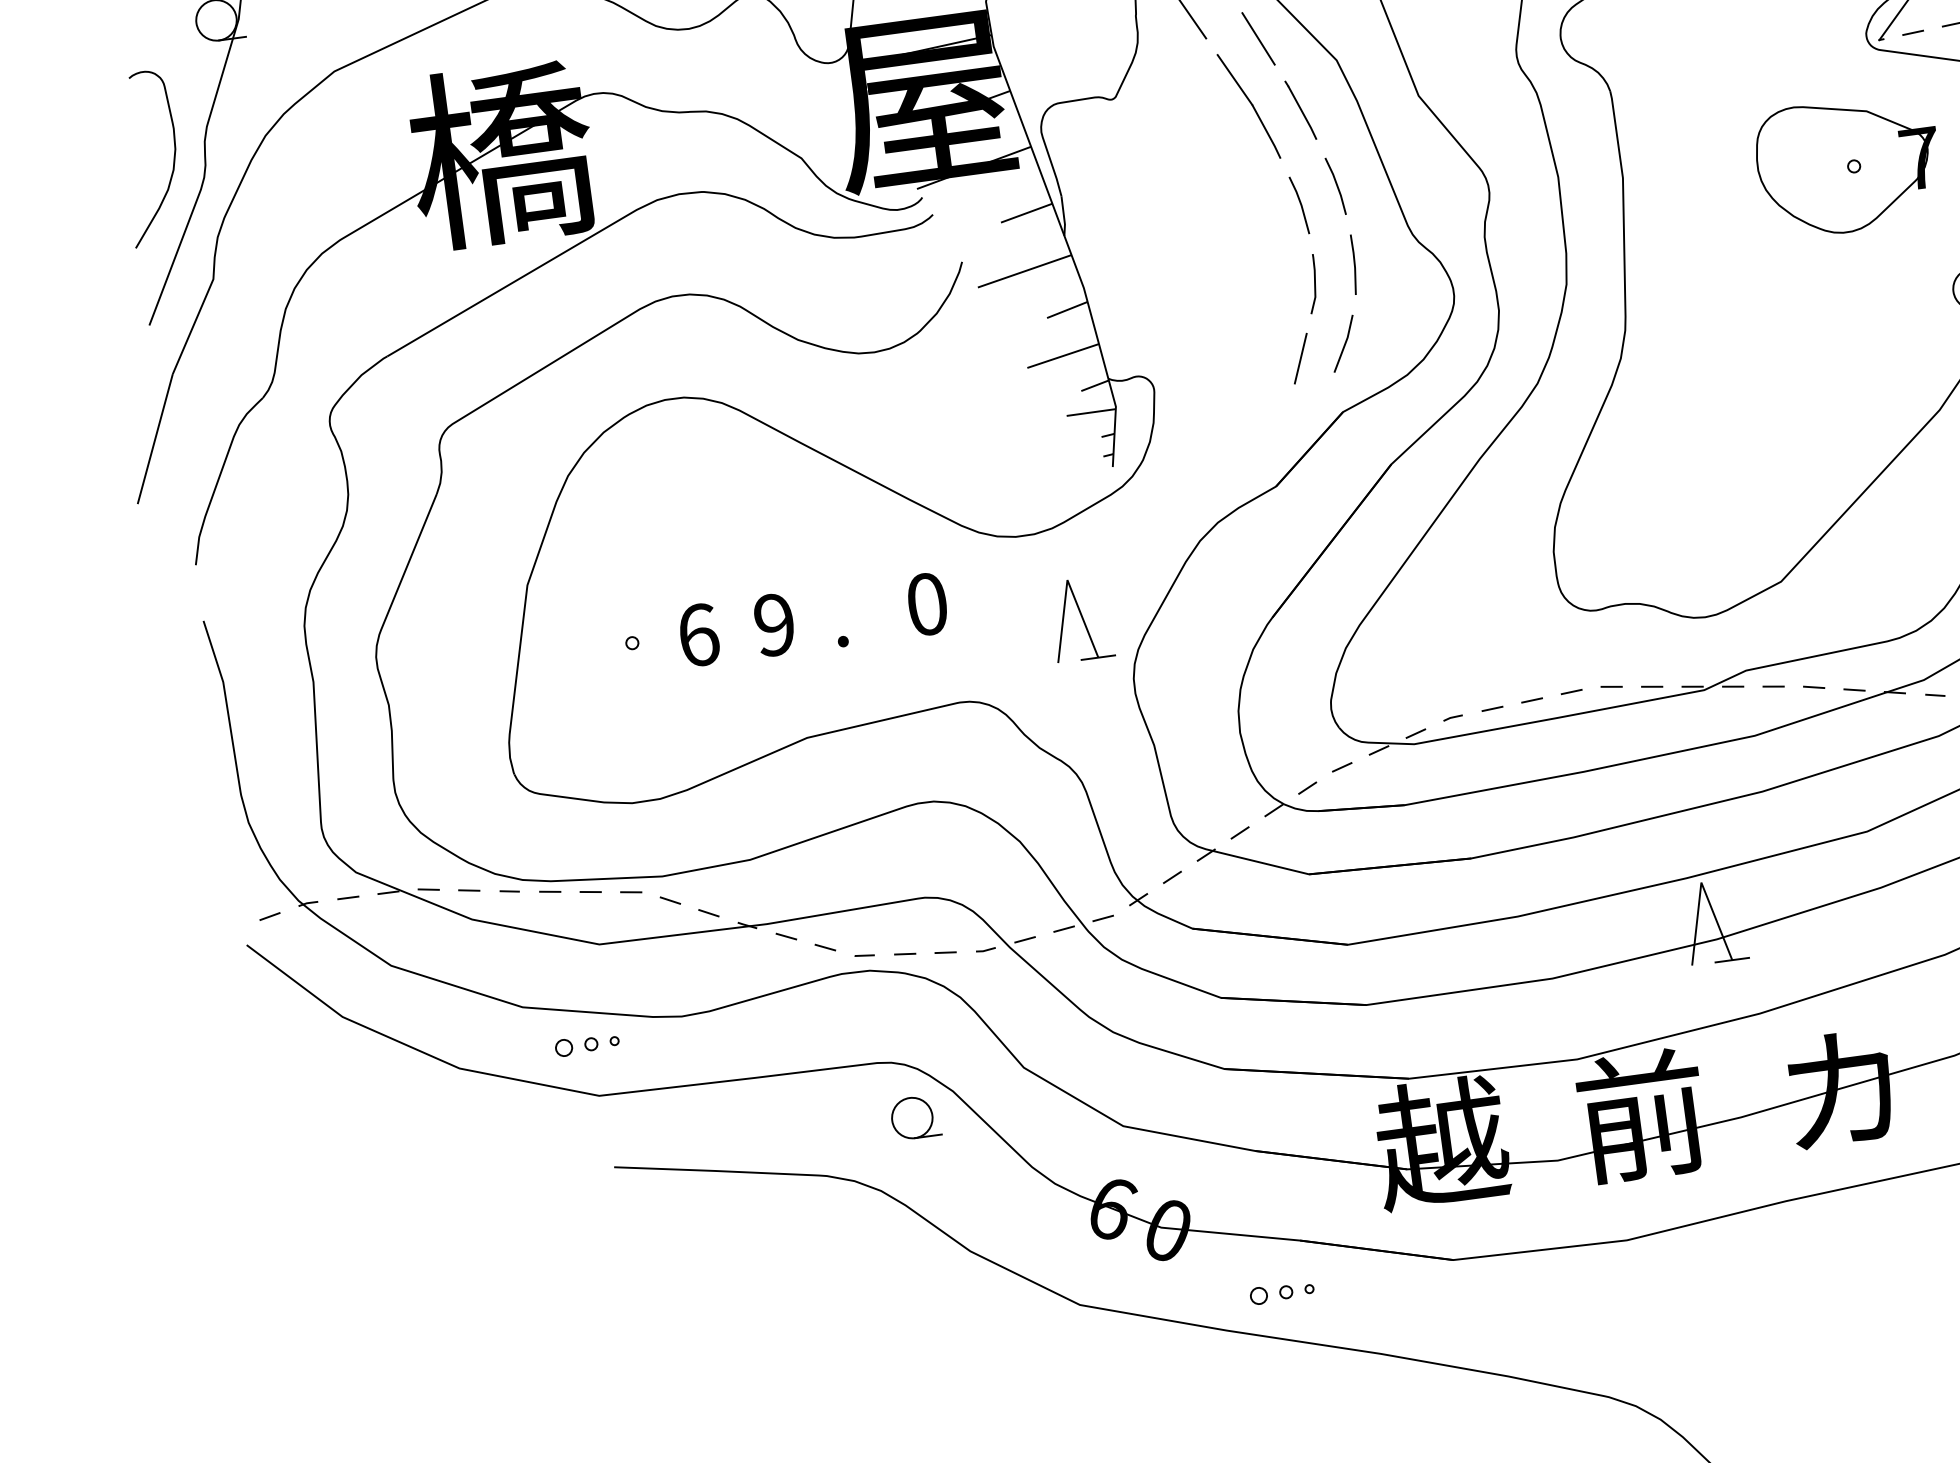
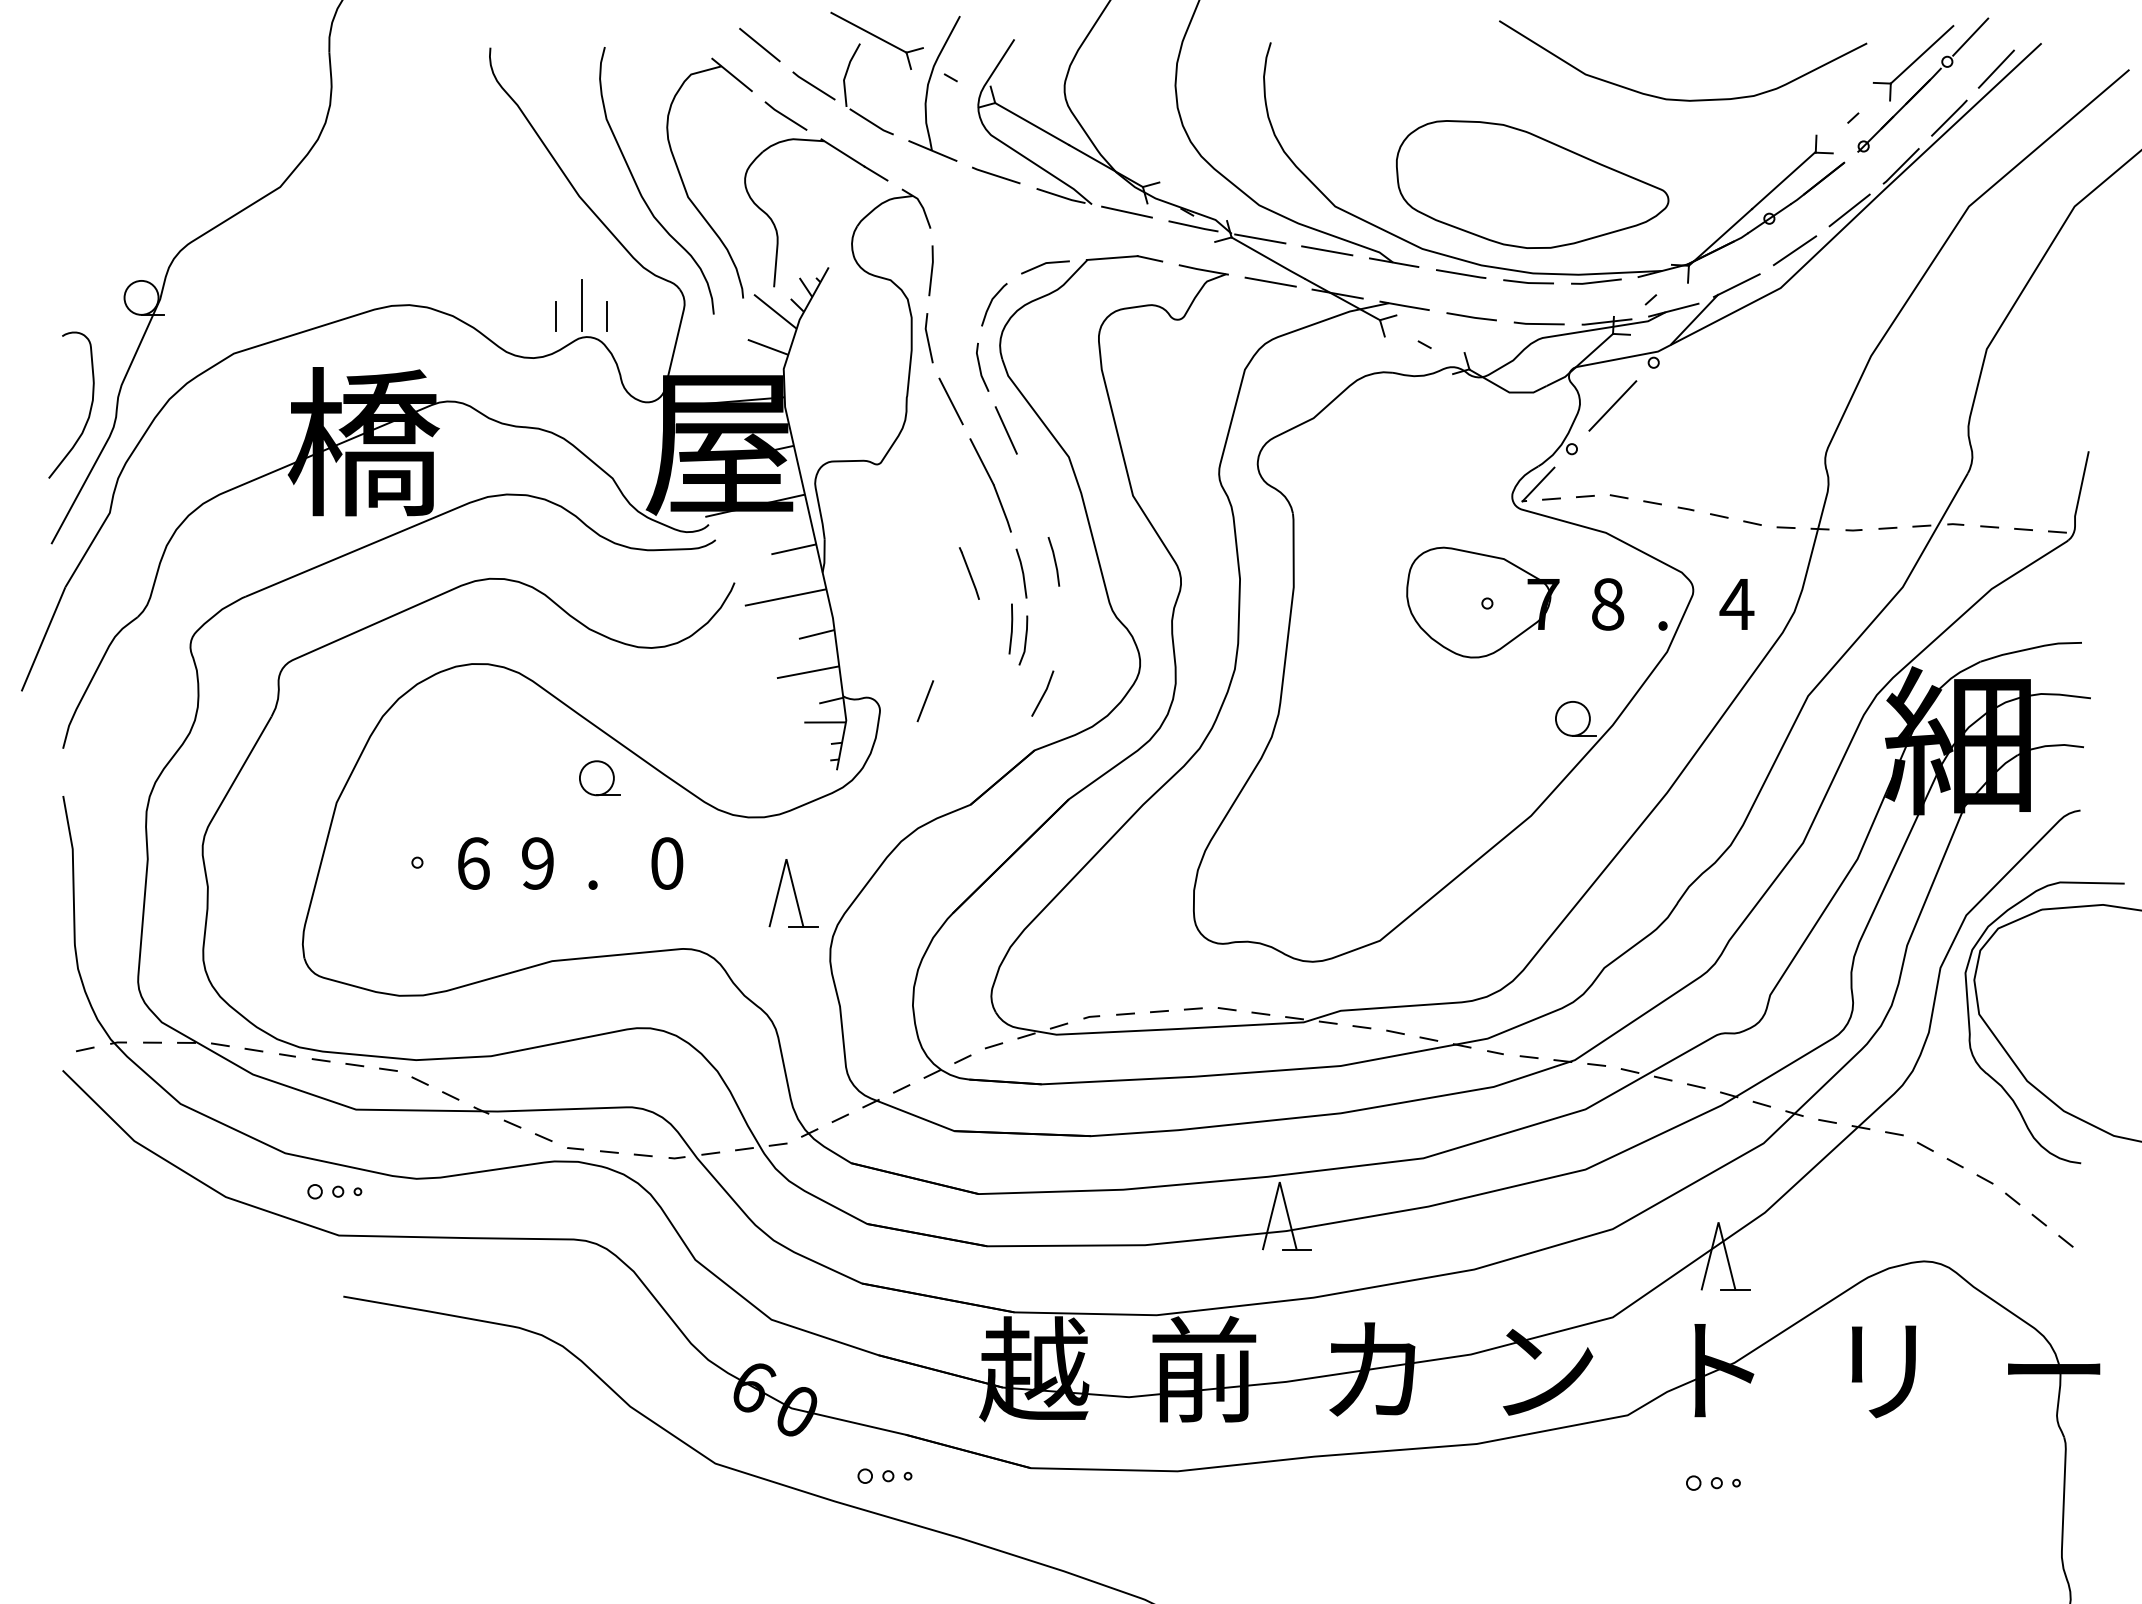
line: (1299, 110) -> (968, 573), moved
line: (1354, 264) -> (1011, 628), moved
line: (1300, 358) -> (925, 701), moved
part: (915, 1117) -> (599, 778), moved

